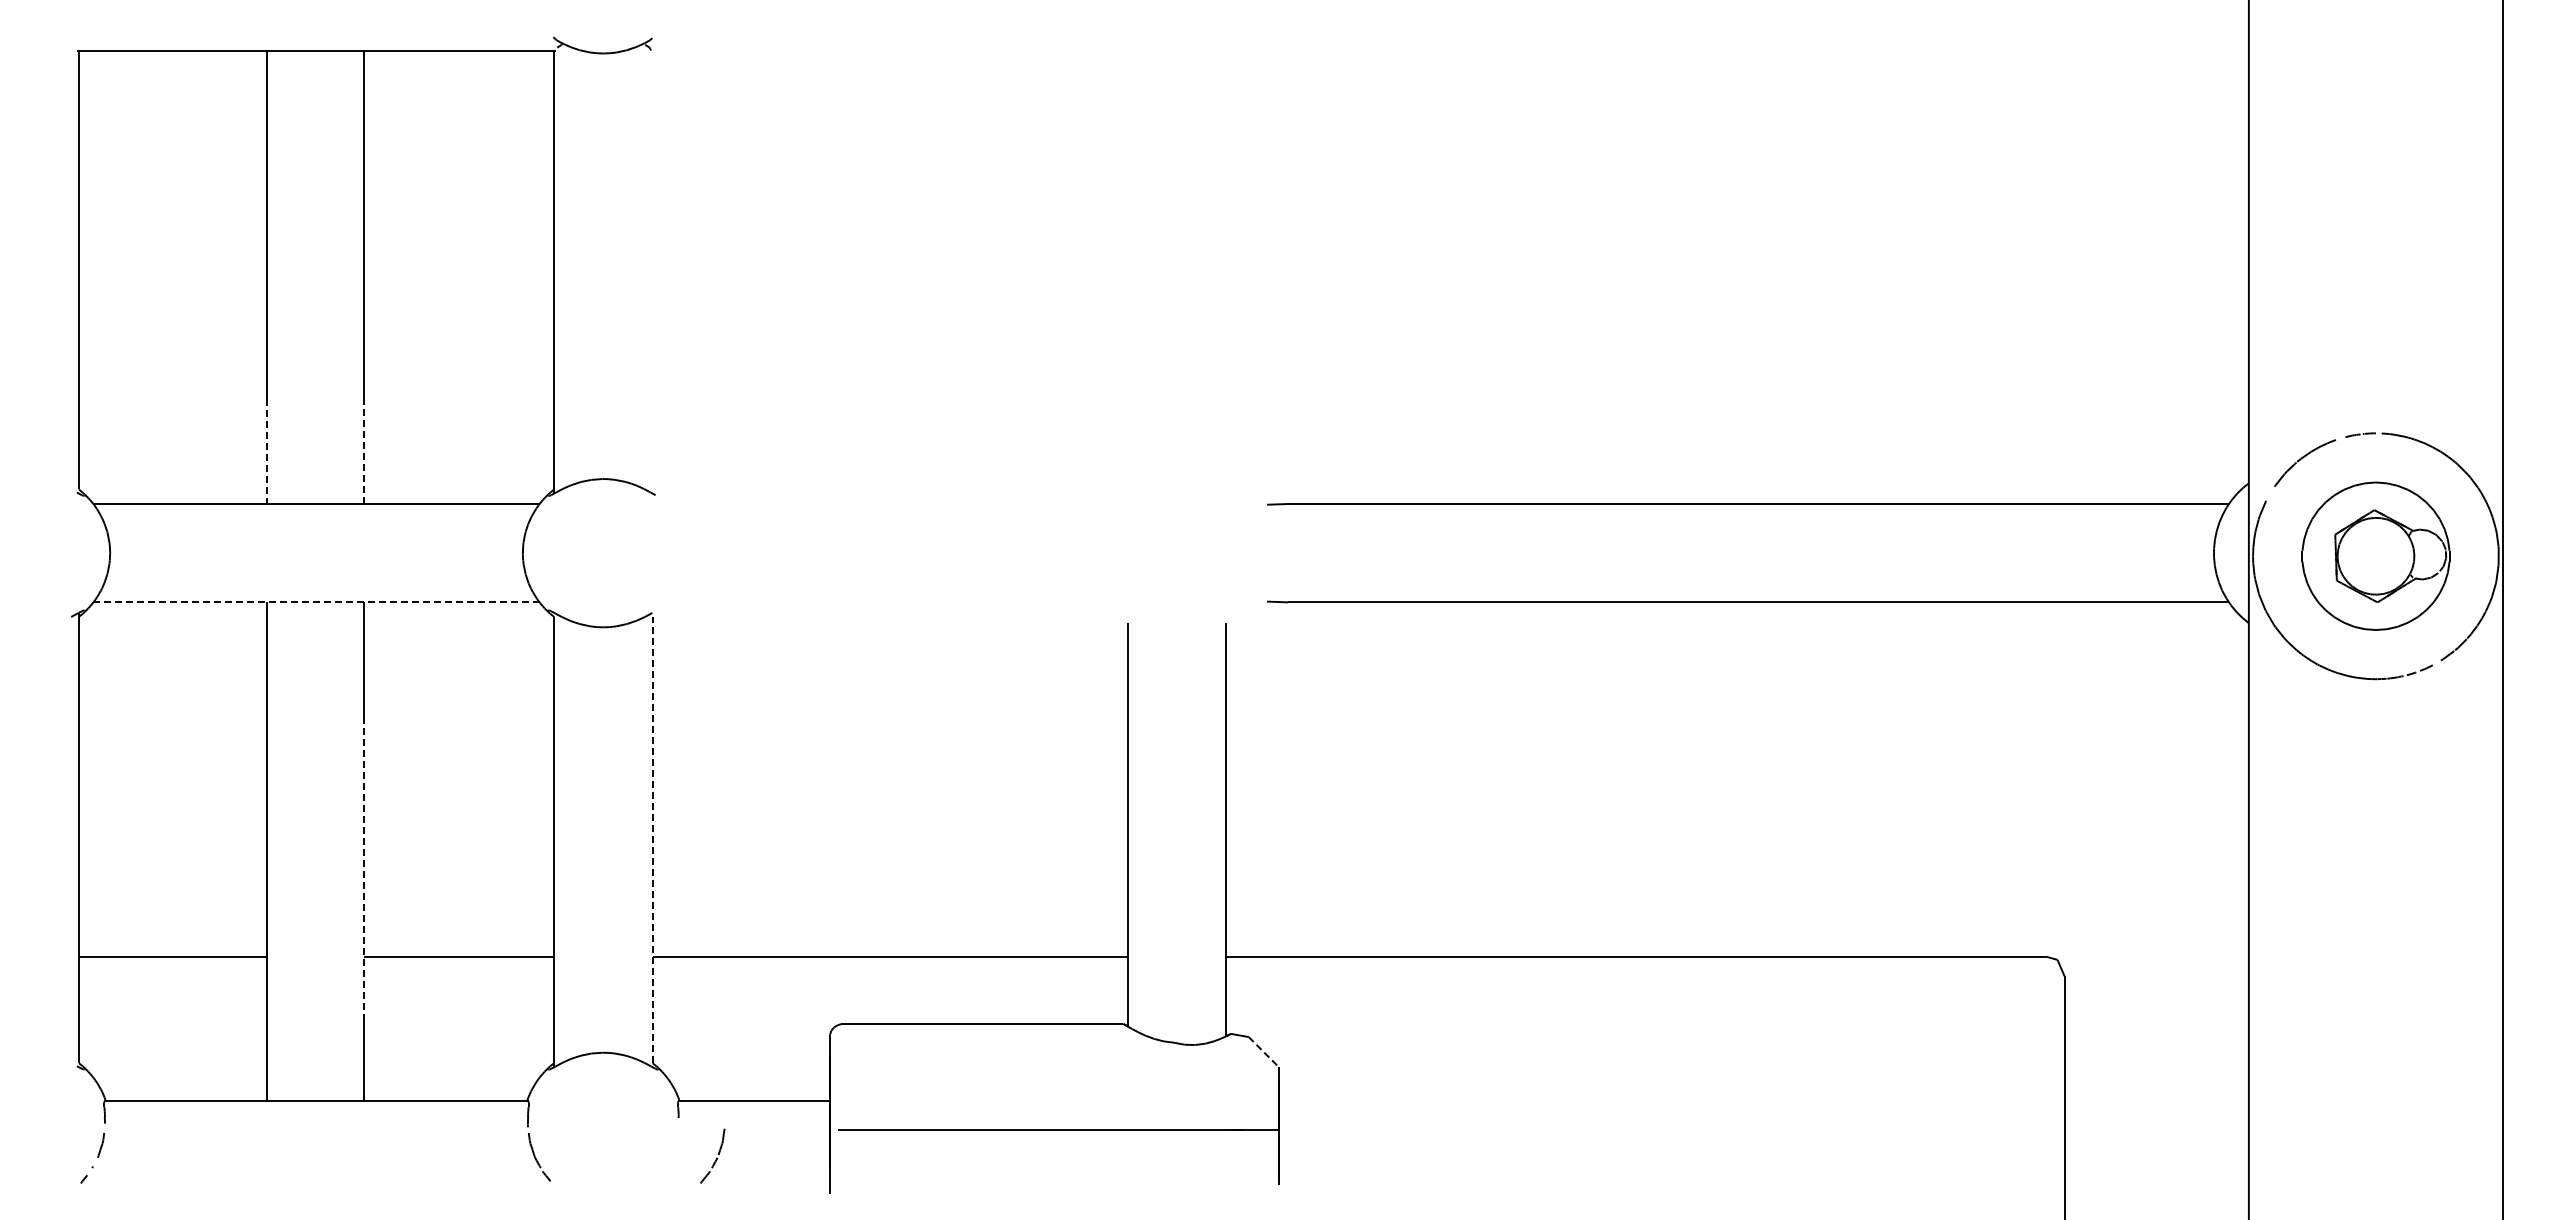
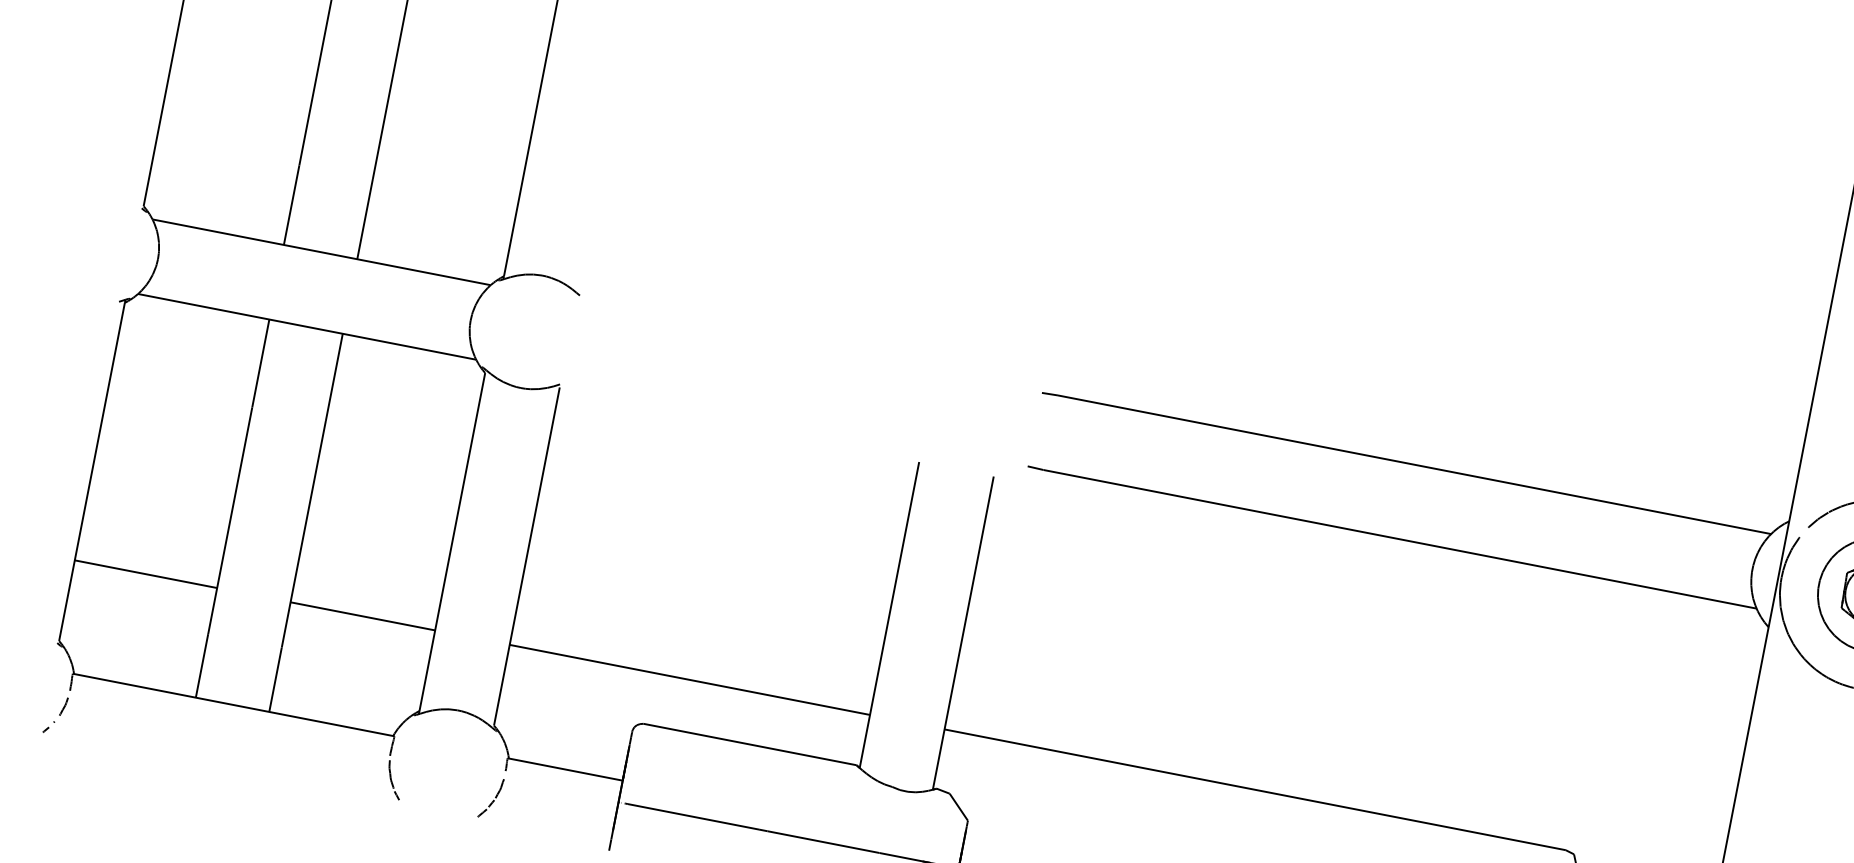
line: (266, 451) -> (291, 205), dashed -> solid
line: (363, 451) -> (364, 219), dashed -> solid
line: (316, 602) -> (307, 326), dashed -> solid
line: (652, 839) -> (526, 556), dashed -> solid
line: (363, 867) -> (303, 534), dashed -> solid
line: (1264, 1052) -> (959, 807), dashed -> solid
part: (712, 1155) -> (490, 797), moved

